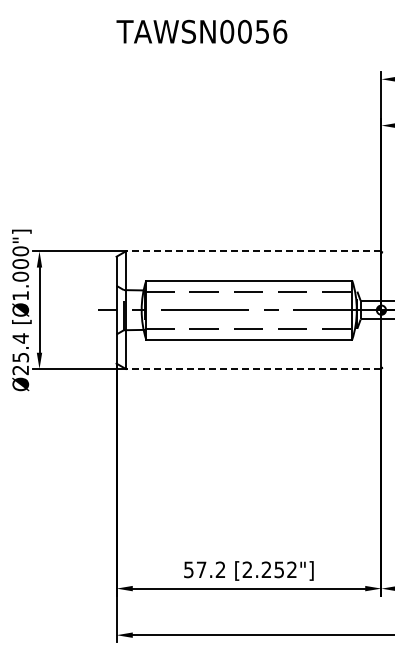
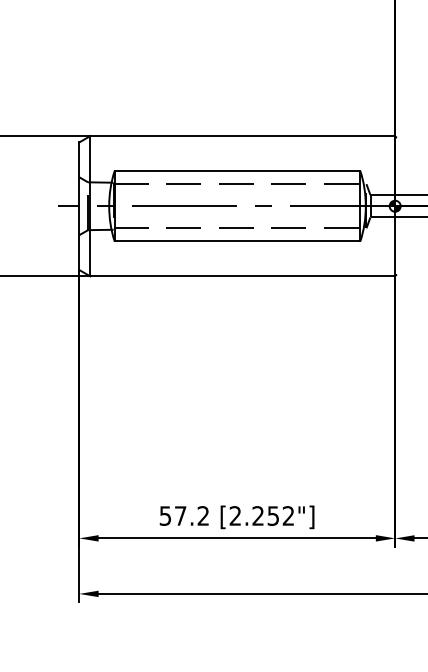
line: (253, 251) -> (242, 136), dashed -> solid
line: (253, 368) -> (242, 275), dashed -> solid

